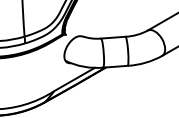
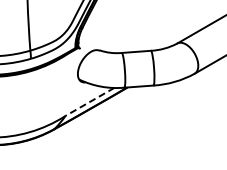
line: (74, 80) -> (89, 102), solid -> dashed

